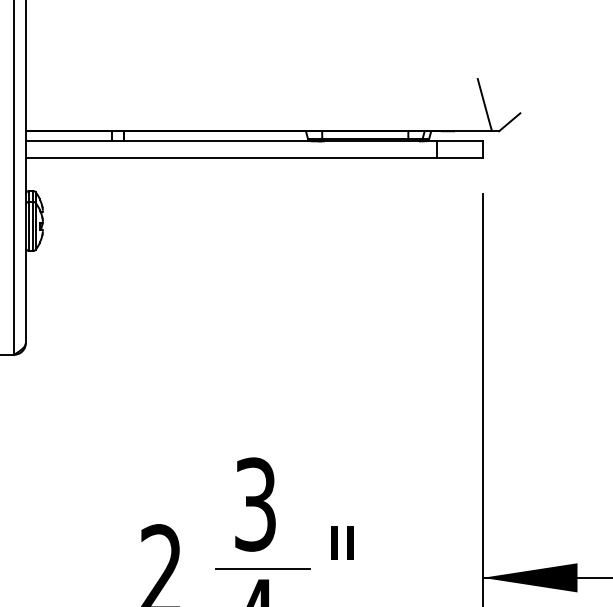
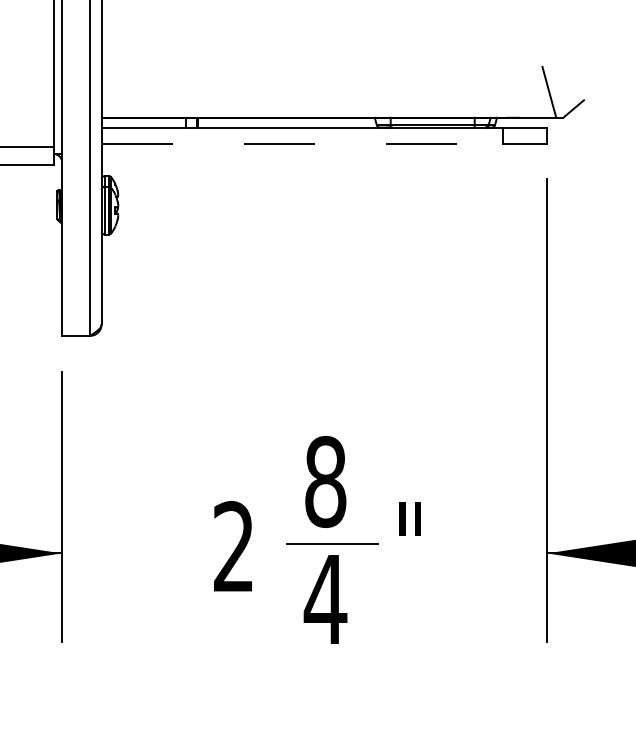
line: (231, 157) -> (302, 143), solid -> dashed
text: (255, 505) -> (325, 482), 3 -> 8

